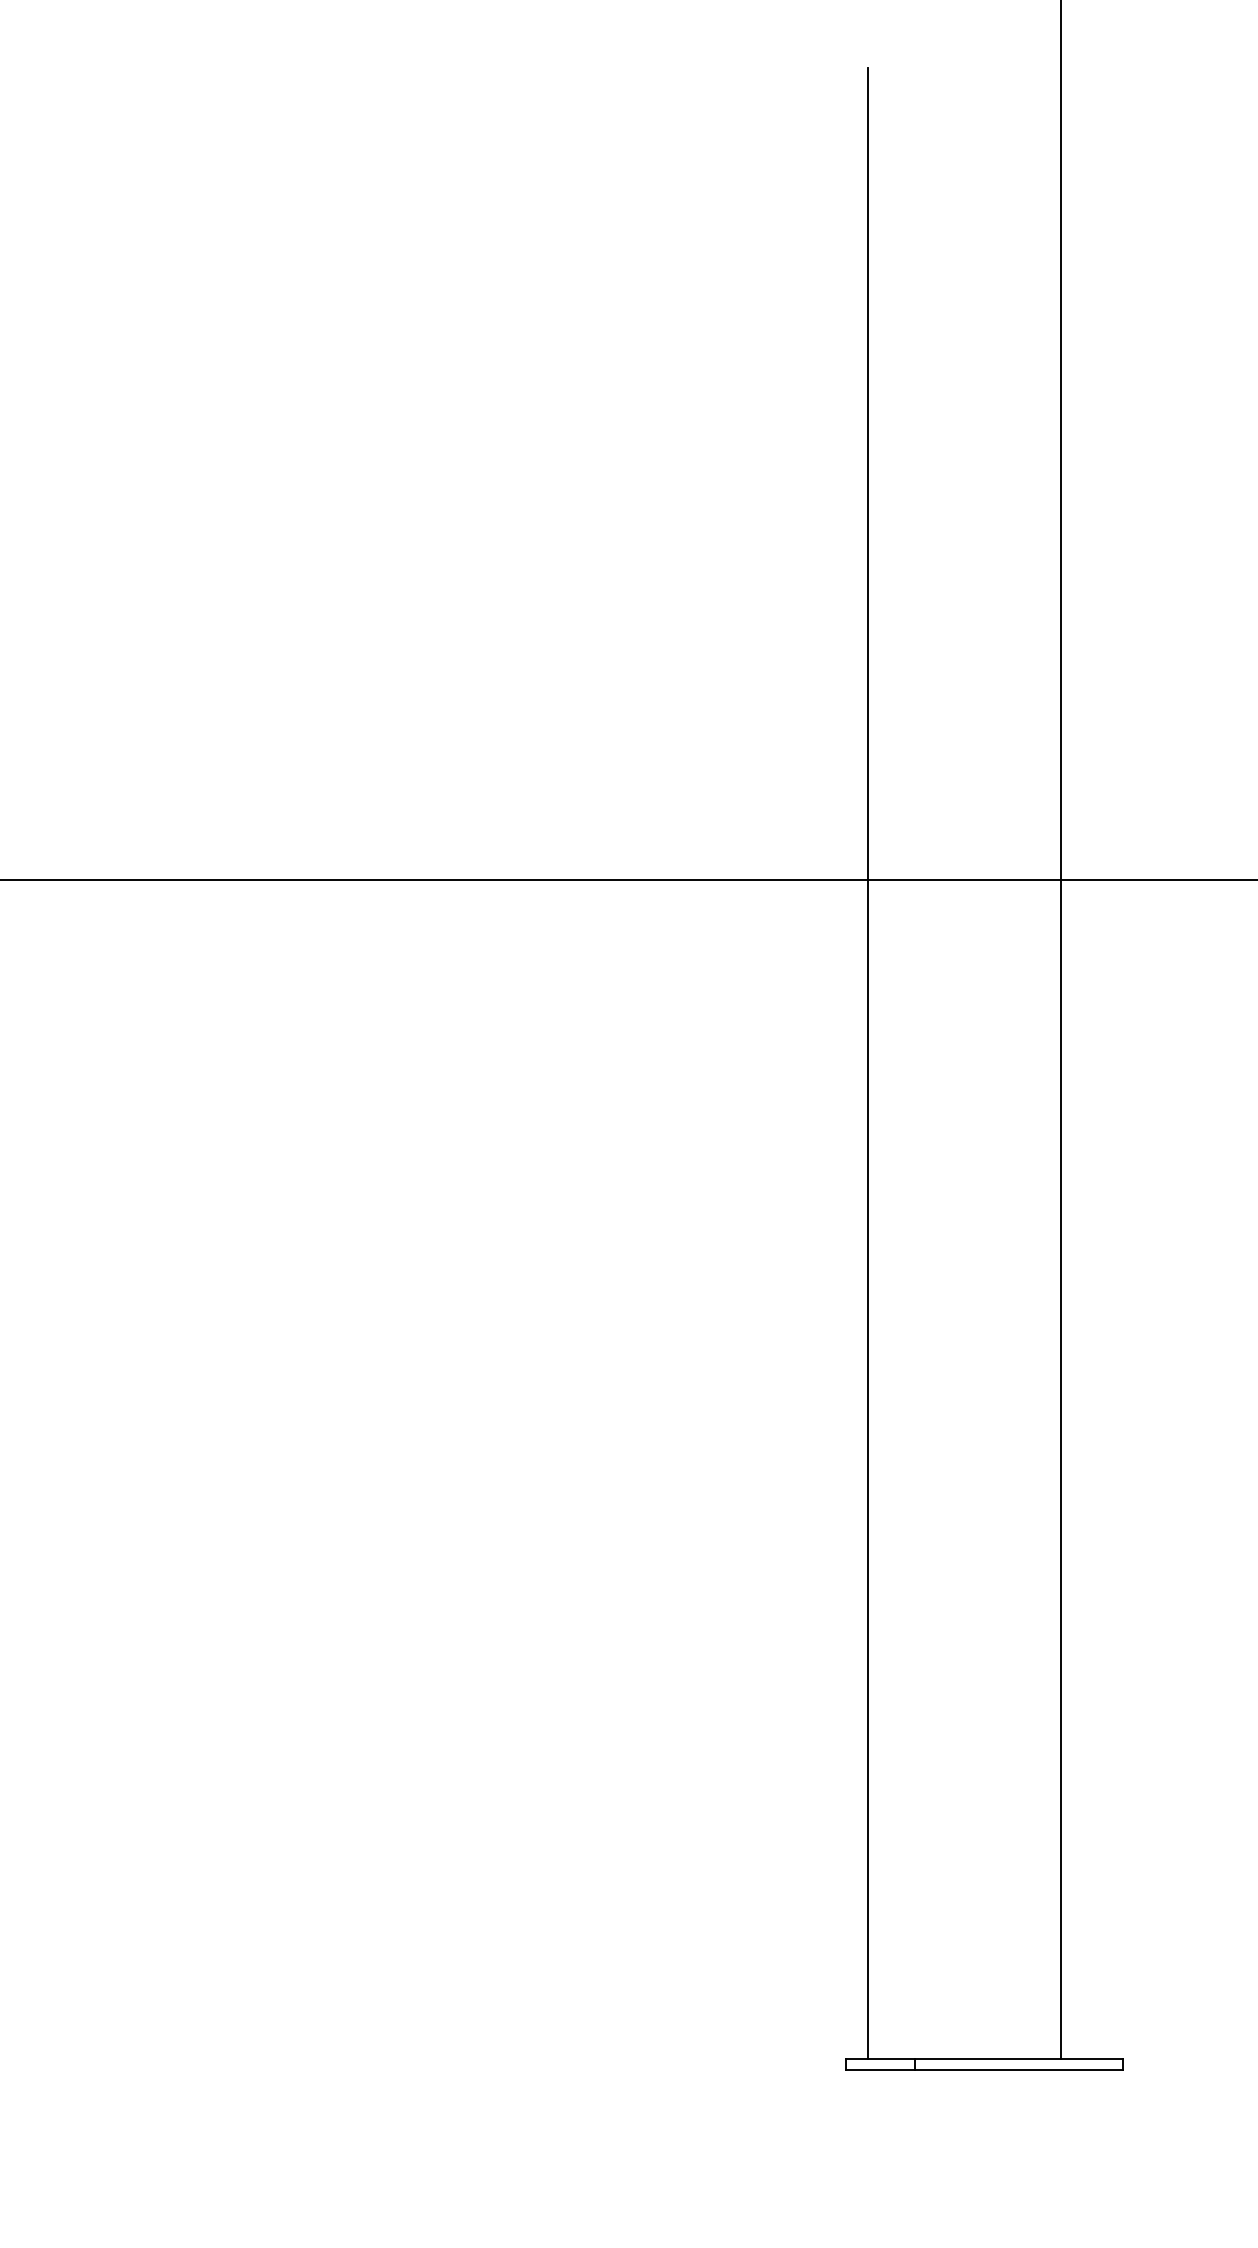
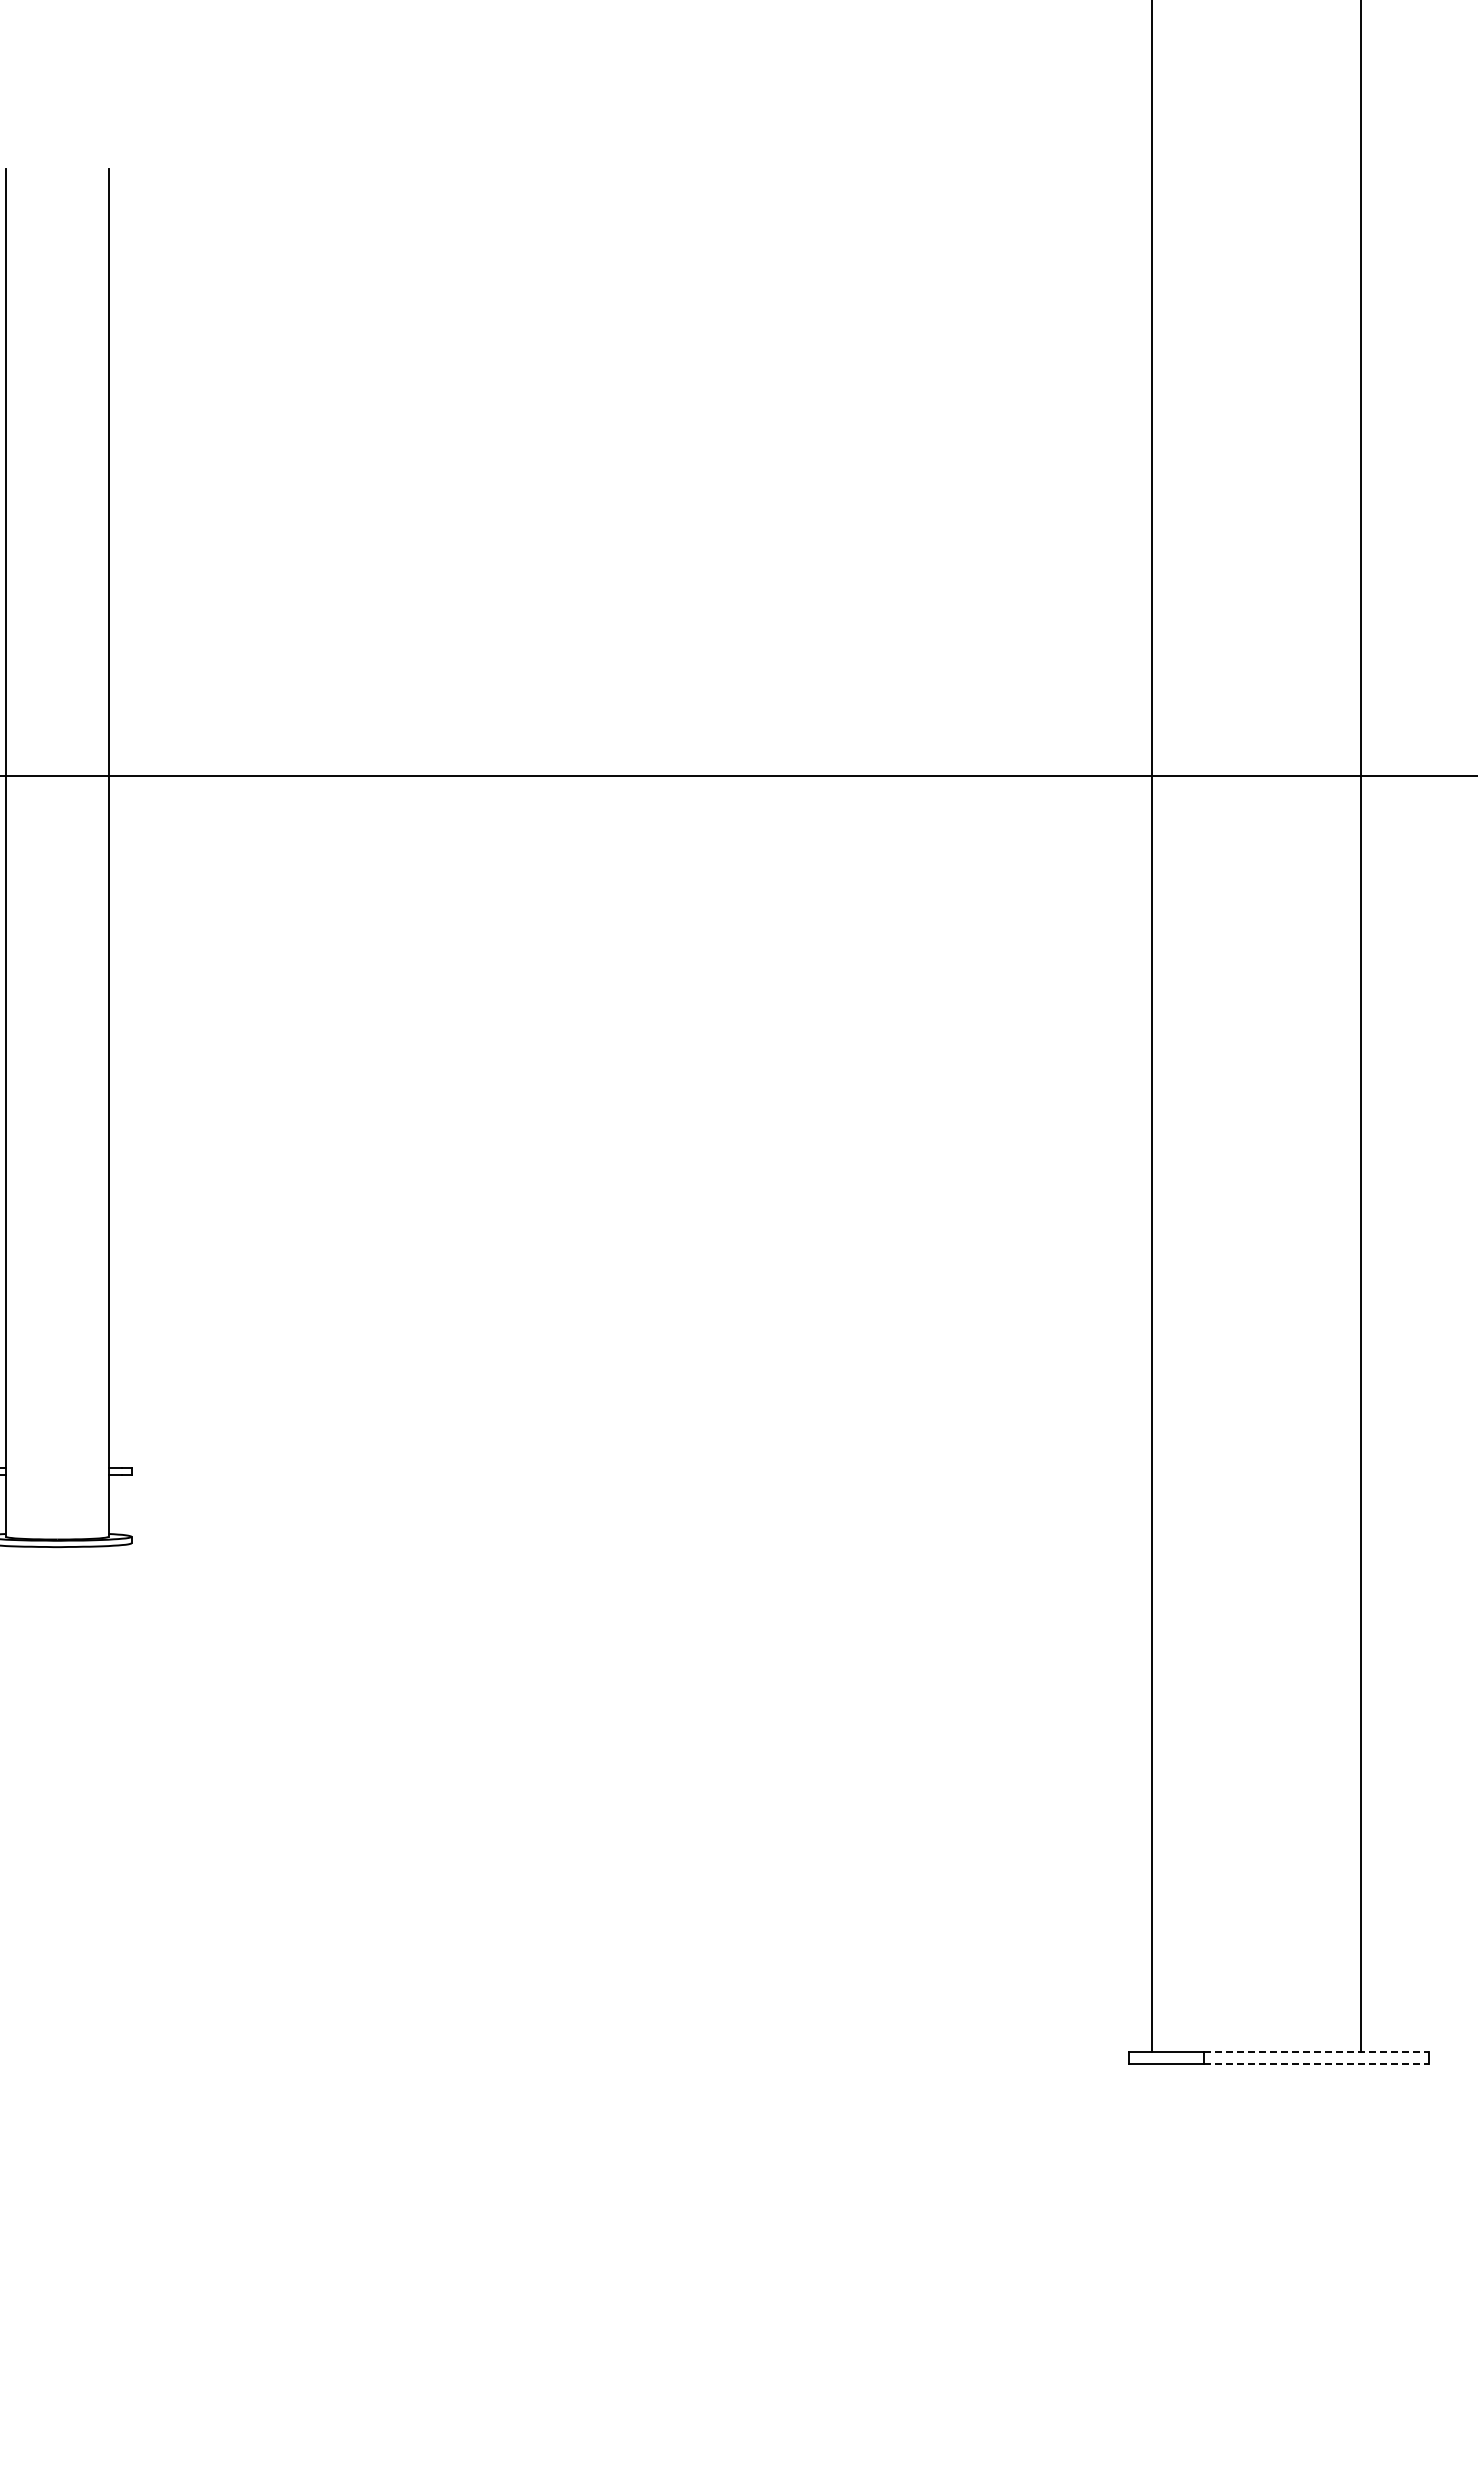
line: (1019, 2058) -> (1316, 2051), solid -> dashed
line: (1019, 2070) -> (1316, 2064), solid -> dashed

